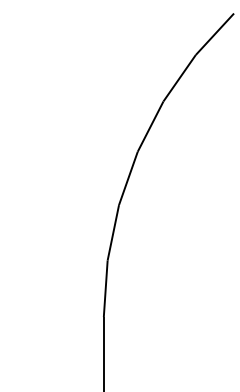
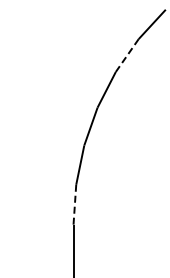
line: (178, 78) -> (126, 55), solid -> dashed
line: (105, 289) -> (74, 205), solid -> dashed

